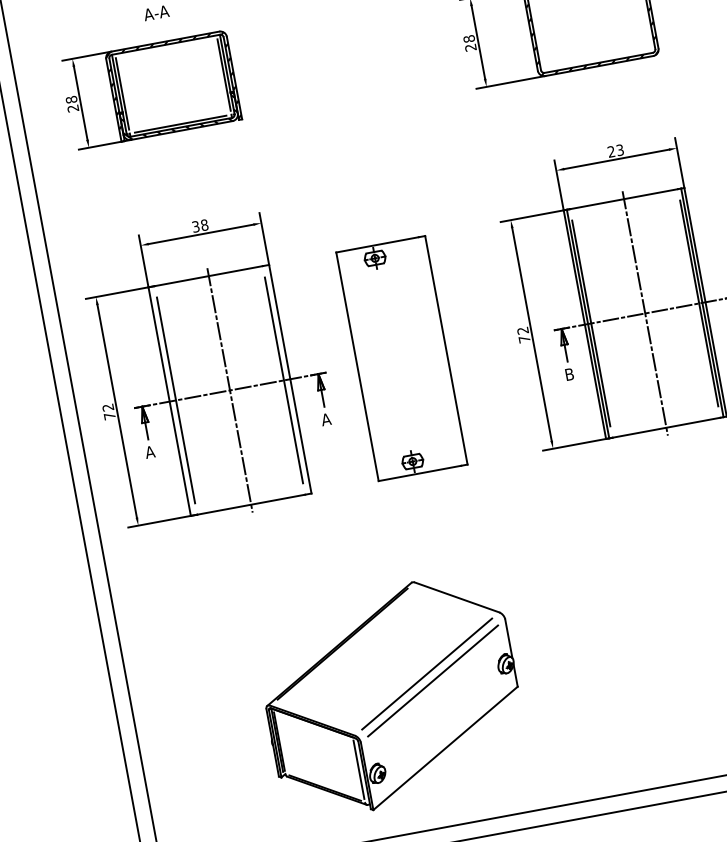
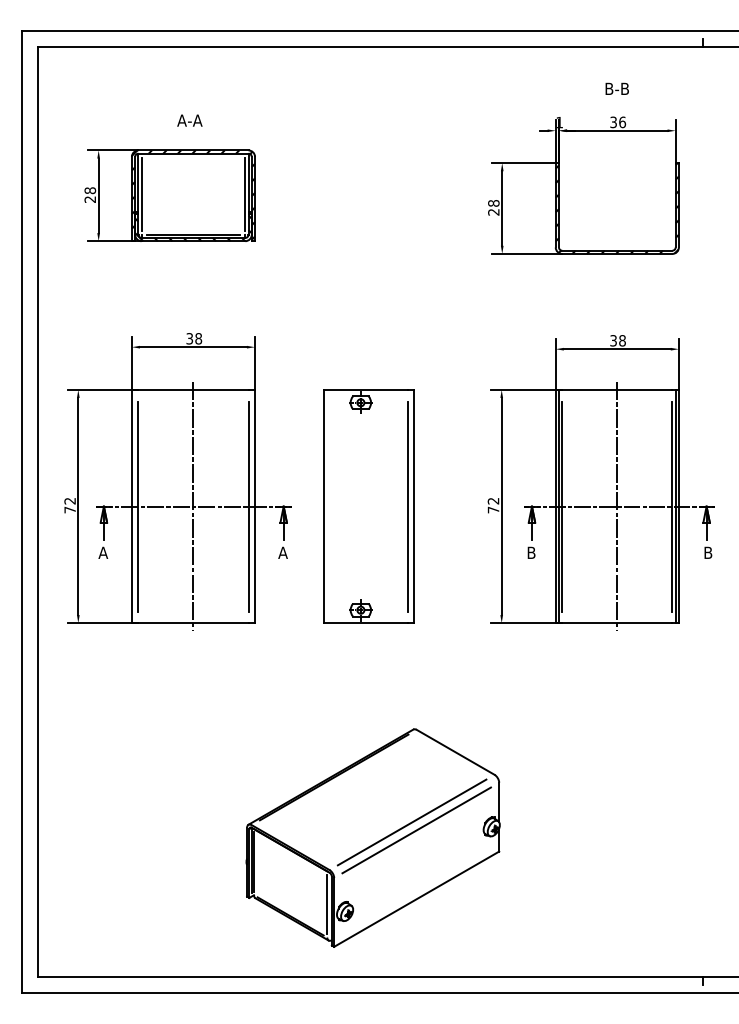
text: (615, 150) -> (617, 340), 23 -> 38
line: (439, 351) -> (407, 506), added
part: (391, 695) -> (372, 837), moved

